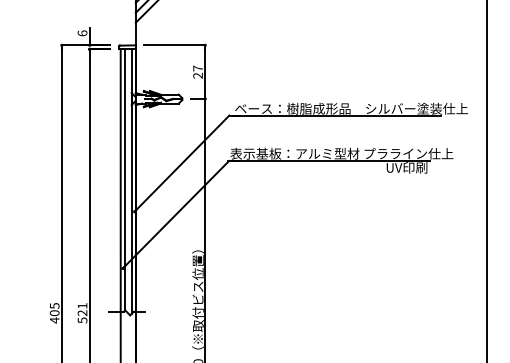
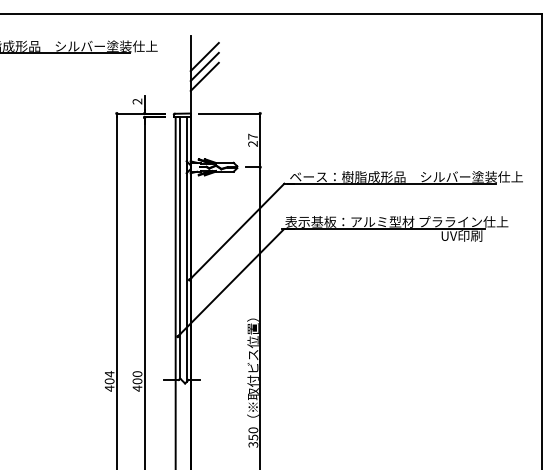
text: (82, 33) -> (137, 101), 6 -> 2
text: (54, 306) -> (109, 374), 405 -> 404
text: (82, 313) -> (137, 381), 521 -> 400

